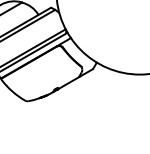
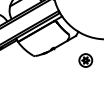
part: (108, 108) -> (85, 60), added

